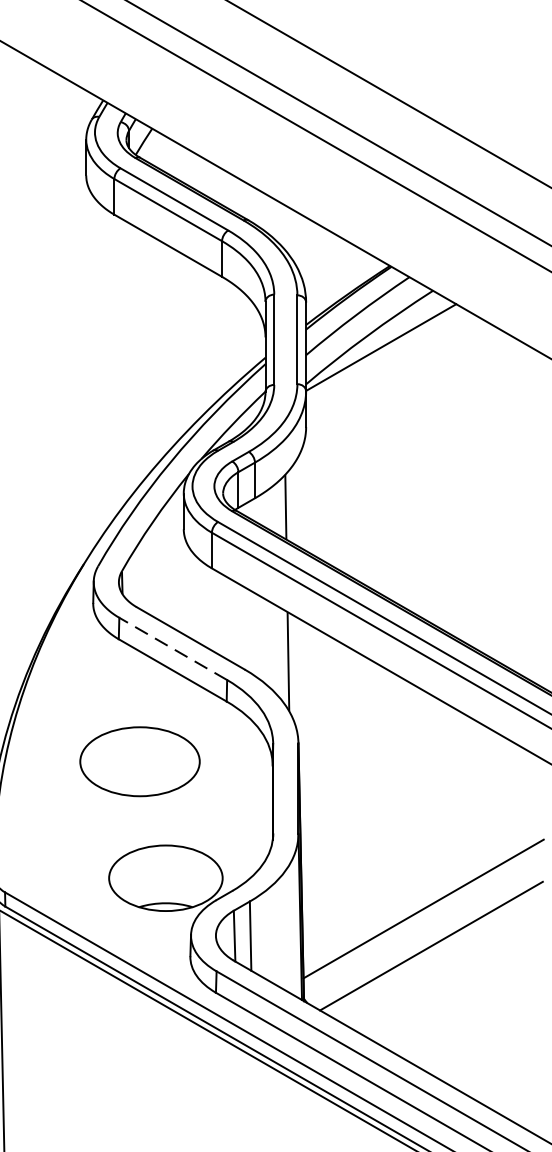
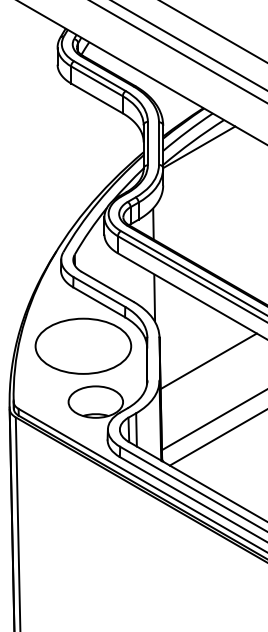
line: (173, 649) -> (99, 292), dashed -> solid
part: (140, 760) -> (83, 345), size x1.67
line: (400, 793) -> (208, 361), added

